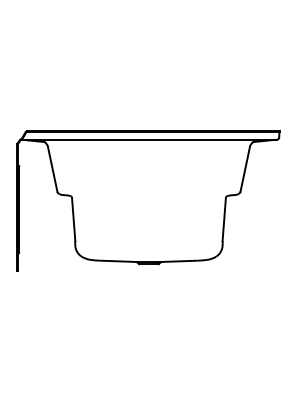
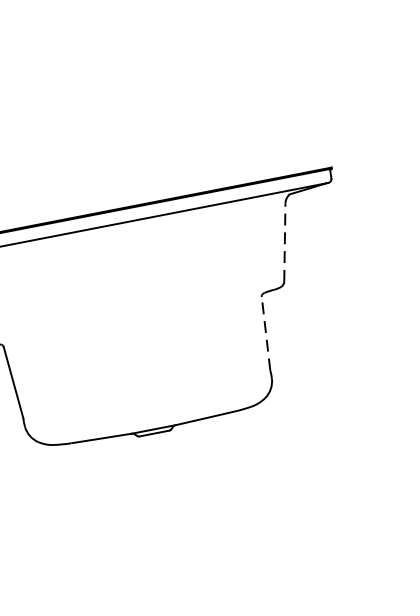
line: (245, 169) -> (285, 242), solid -> dashed
line: (224, 219) -> (266, 333), solid -> dashed

